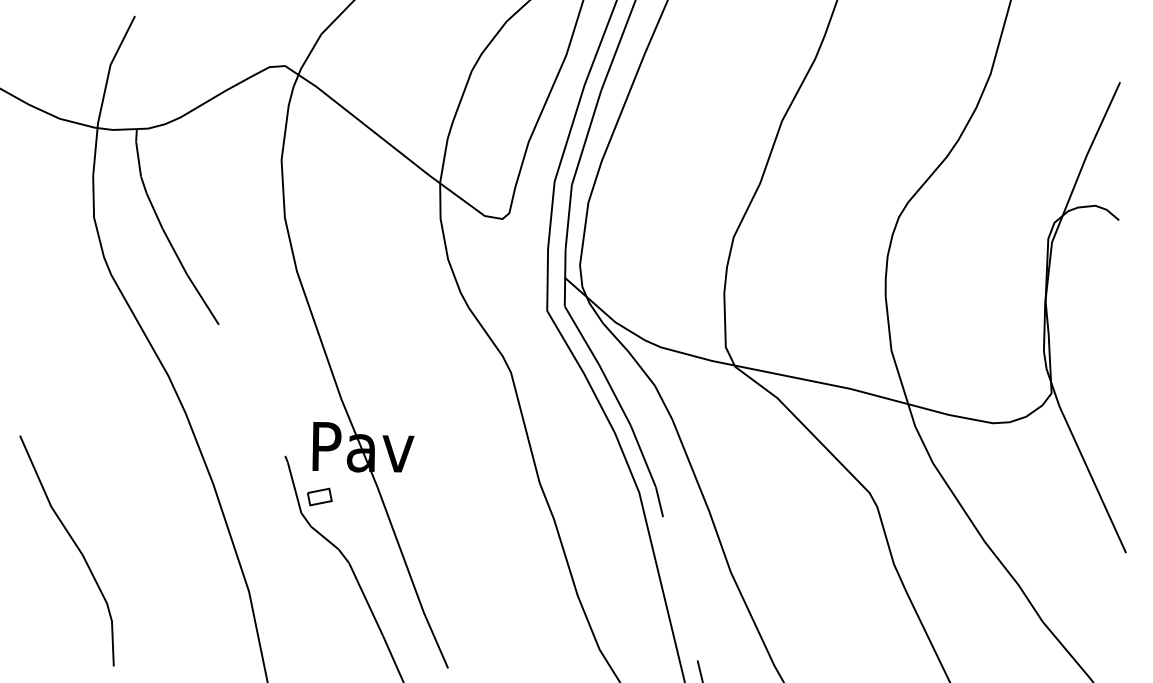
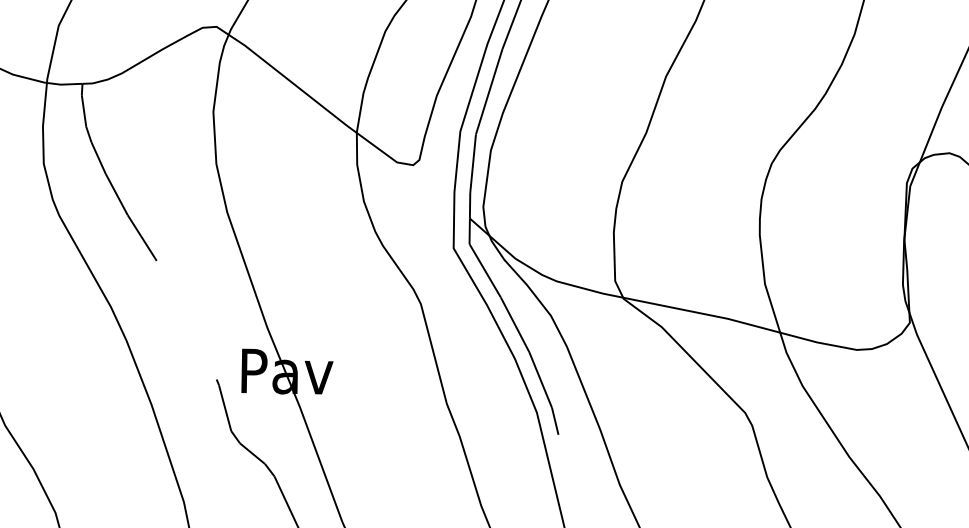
part: (319, 496) -> (247, 416), removed

